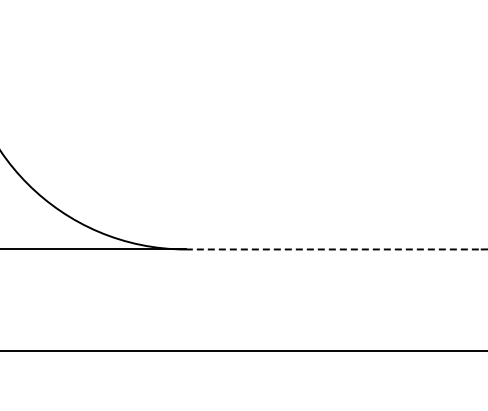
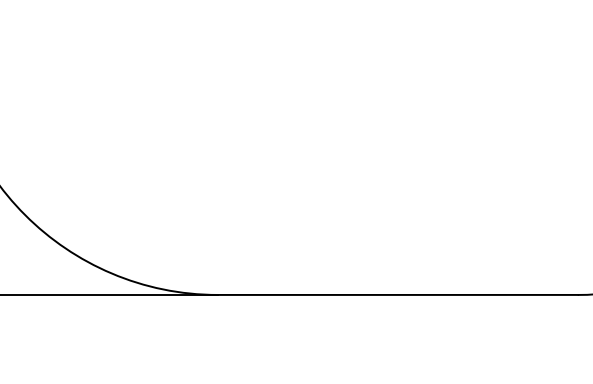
line: (333, 249) -> (398, 294), dashed -> solid

